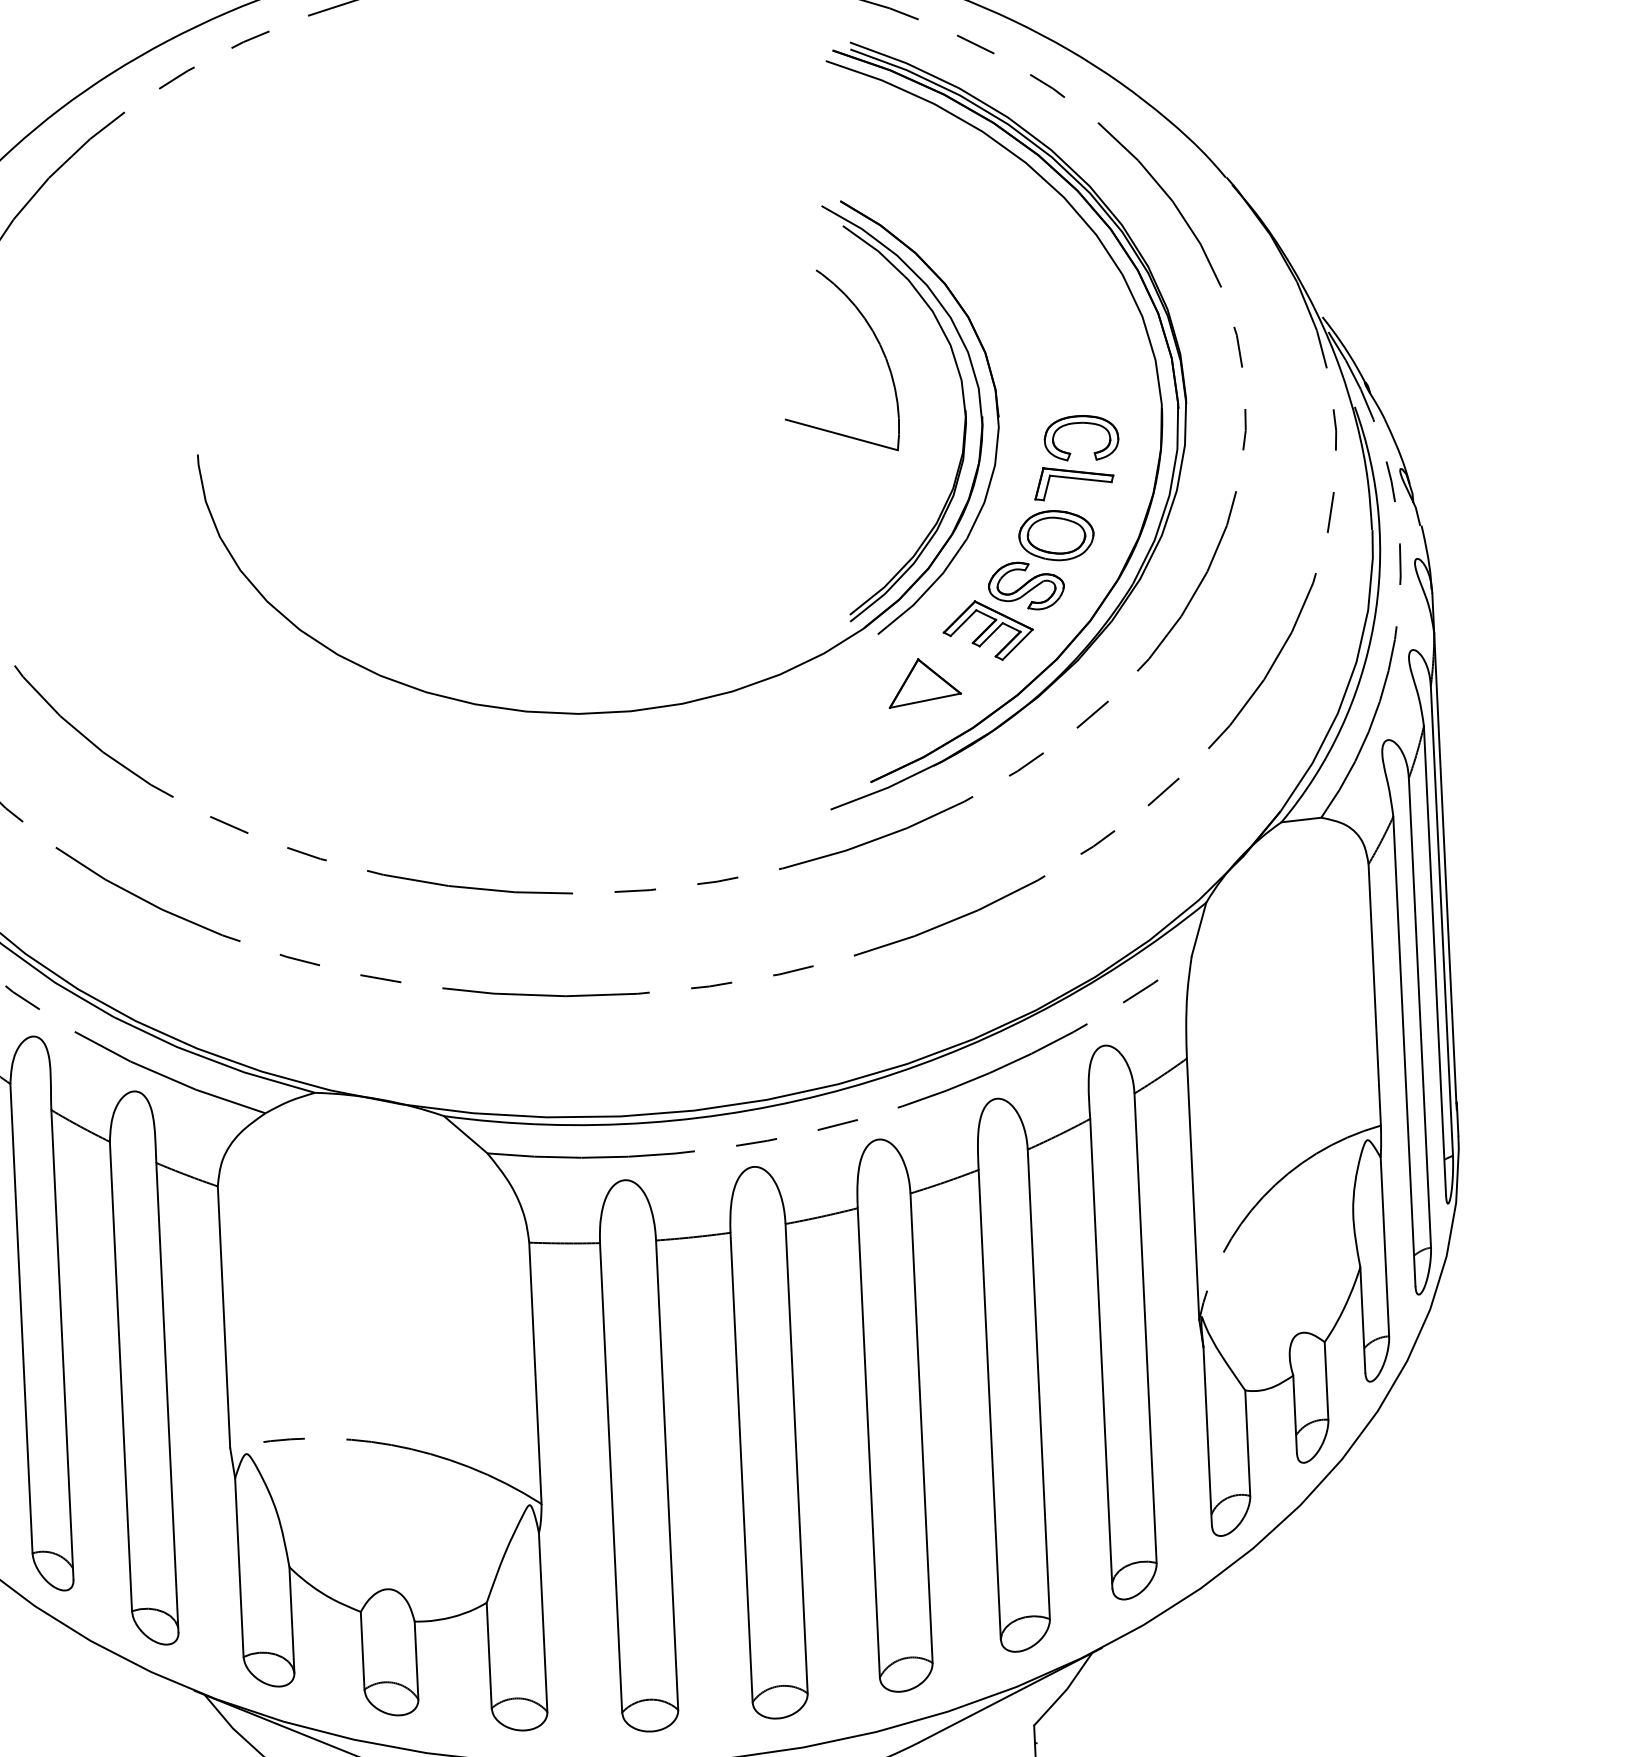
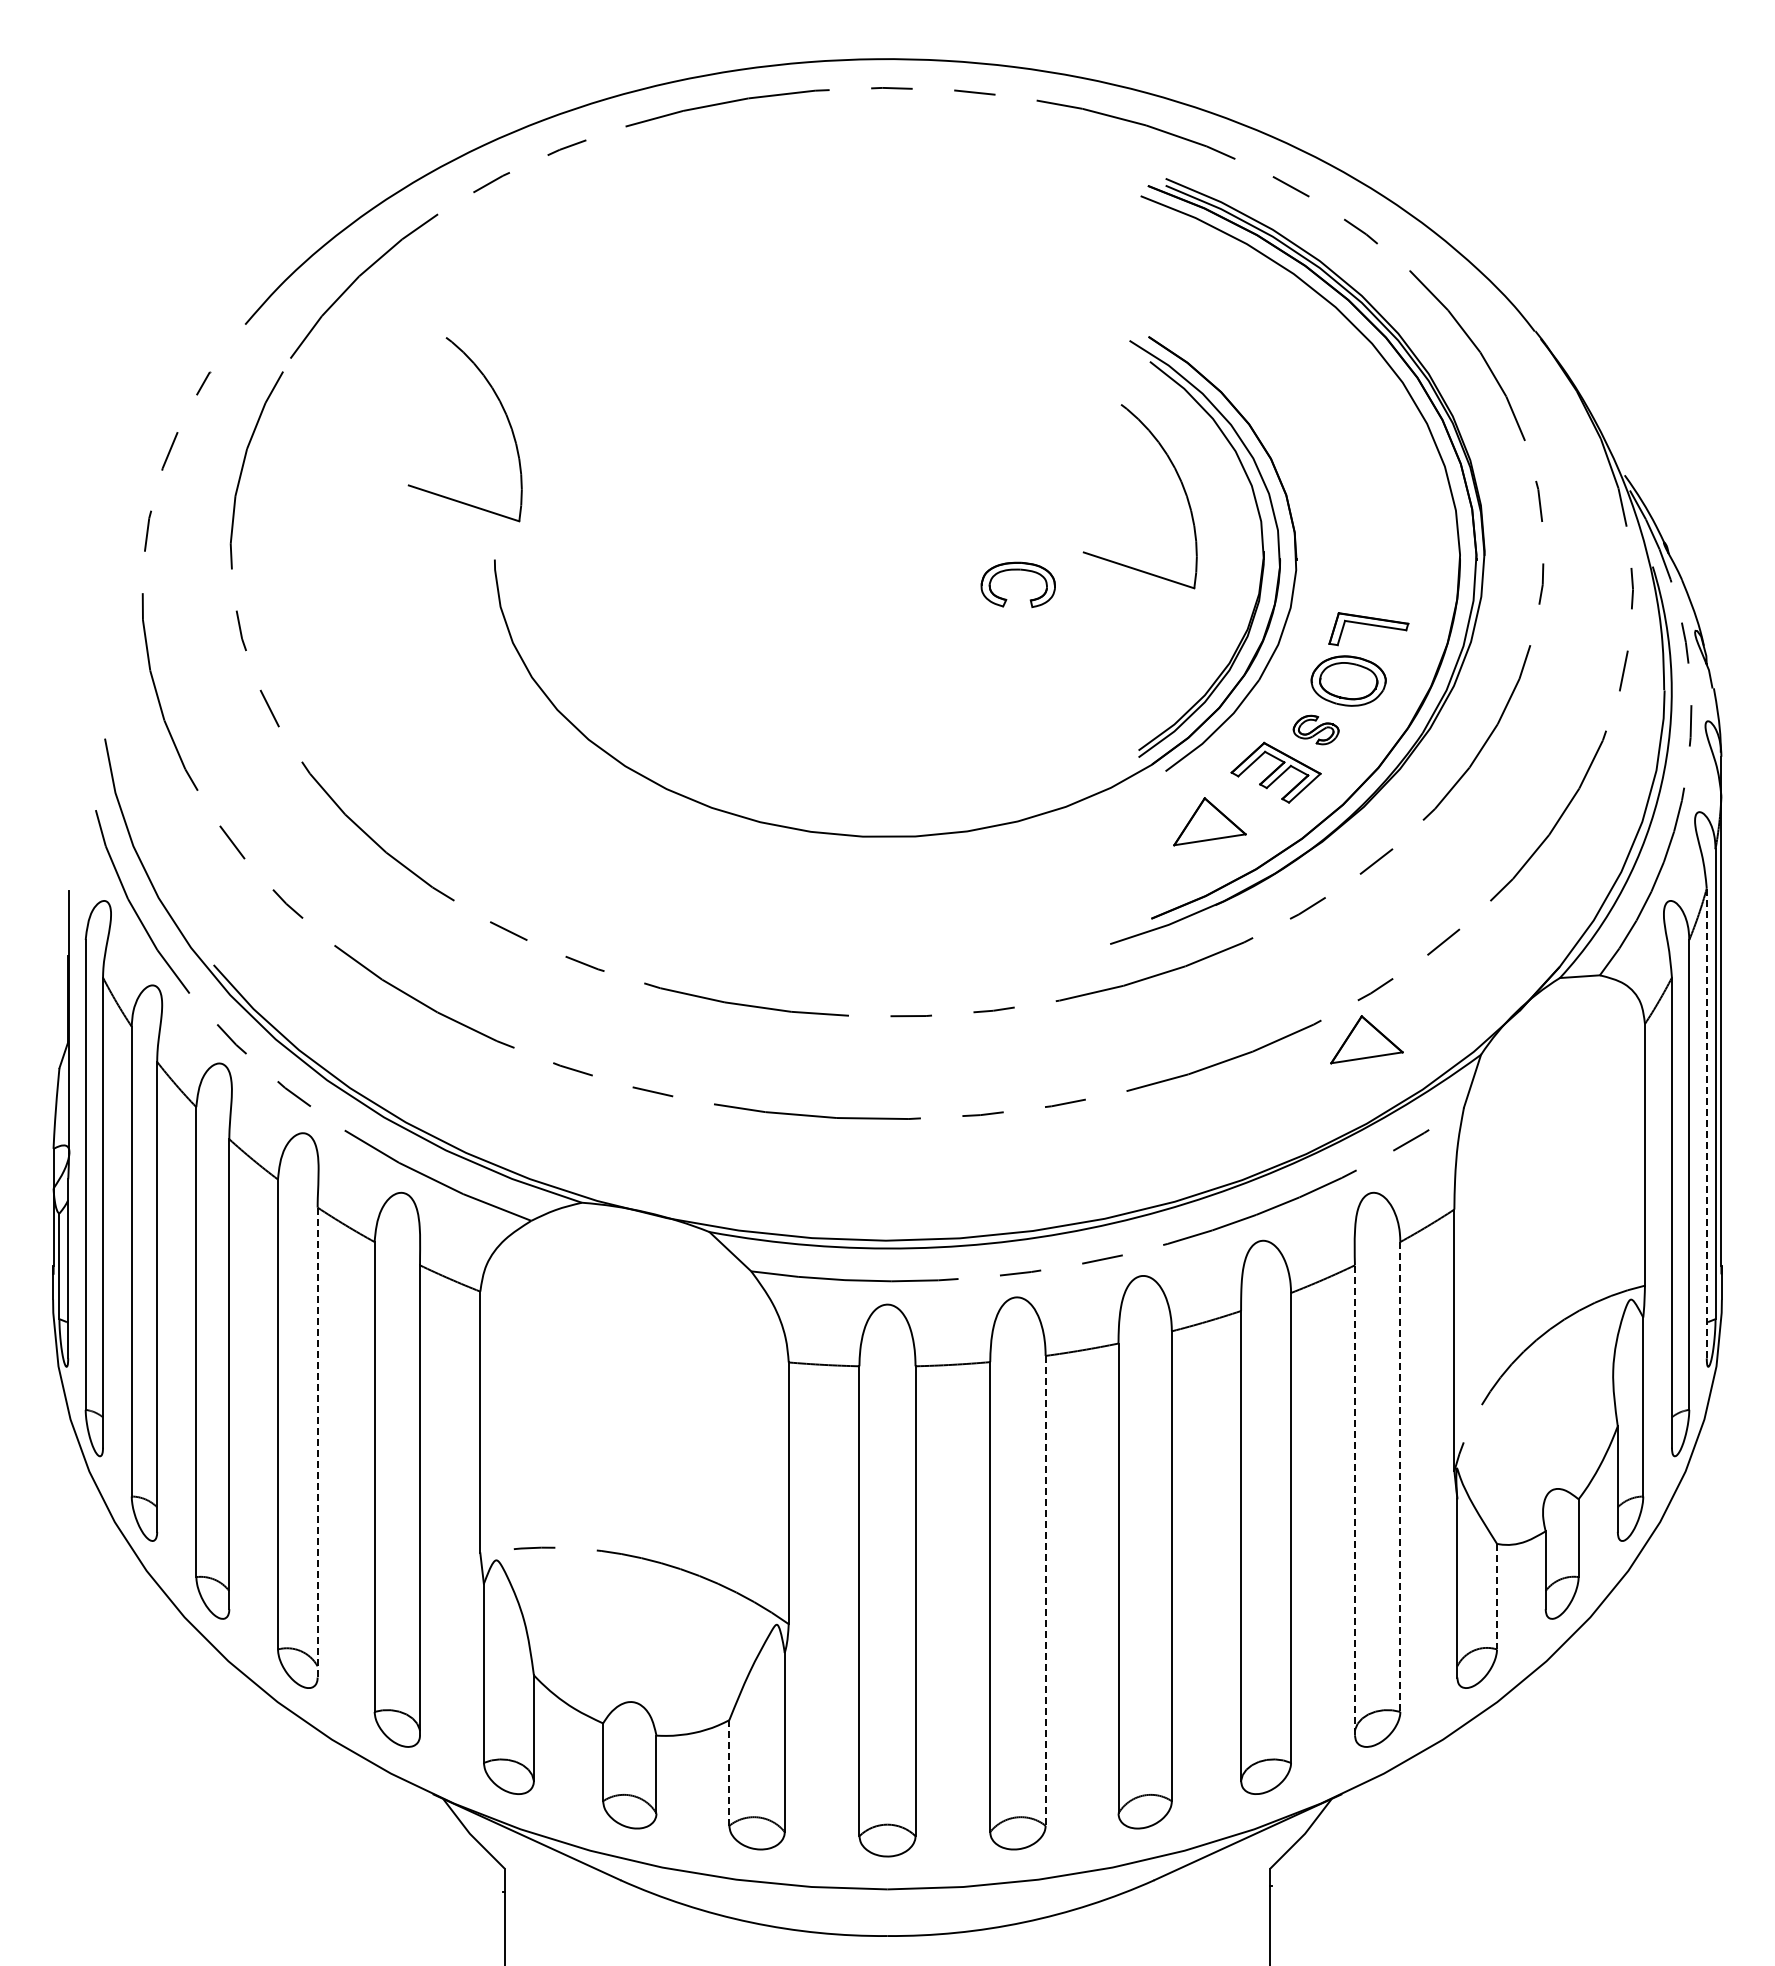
part: (198, 304) -> (502, 409), added
part: (1080, 423) -> (1017, 570), moved
part: (1025, 585) -> (1315, 729), size x0.6
part: (1091, 892) -> (1366, 1039), added
line: (1434, 960) -> (1706, 1123), solid -> dashed
line: (1145, 1327) -> (1400, 1476), solid -> dashed
line: (62, 1344) -> (317, 1442), solid -> dashed
line: (1100, 1353) -> (1354, 1500), solid -> dashed
line: (1248, 1443) -> (1497, 1596), solid -> dashed
line: (796, 1458) -> (1045, 1590), solid -> dashed
line: (489, 1656) -> (729, 1773), solid -> dashed

